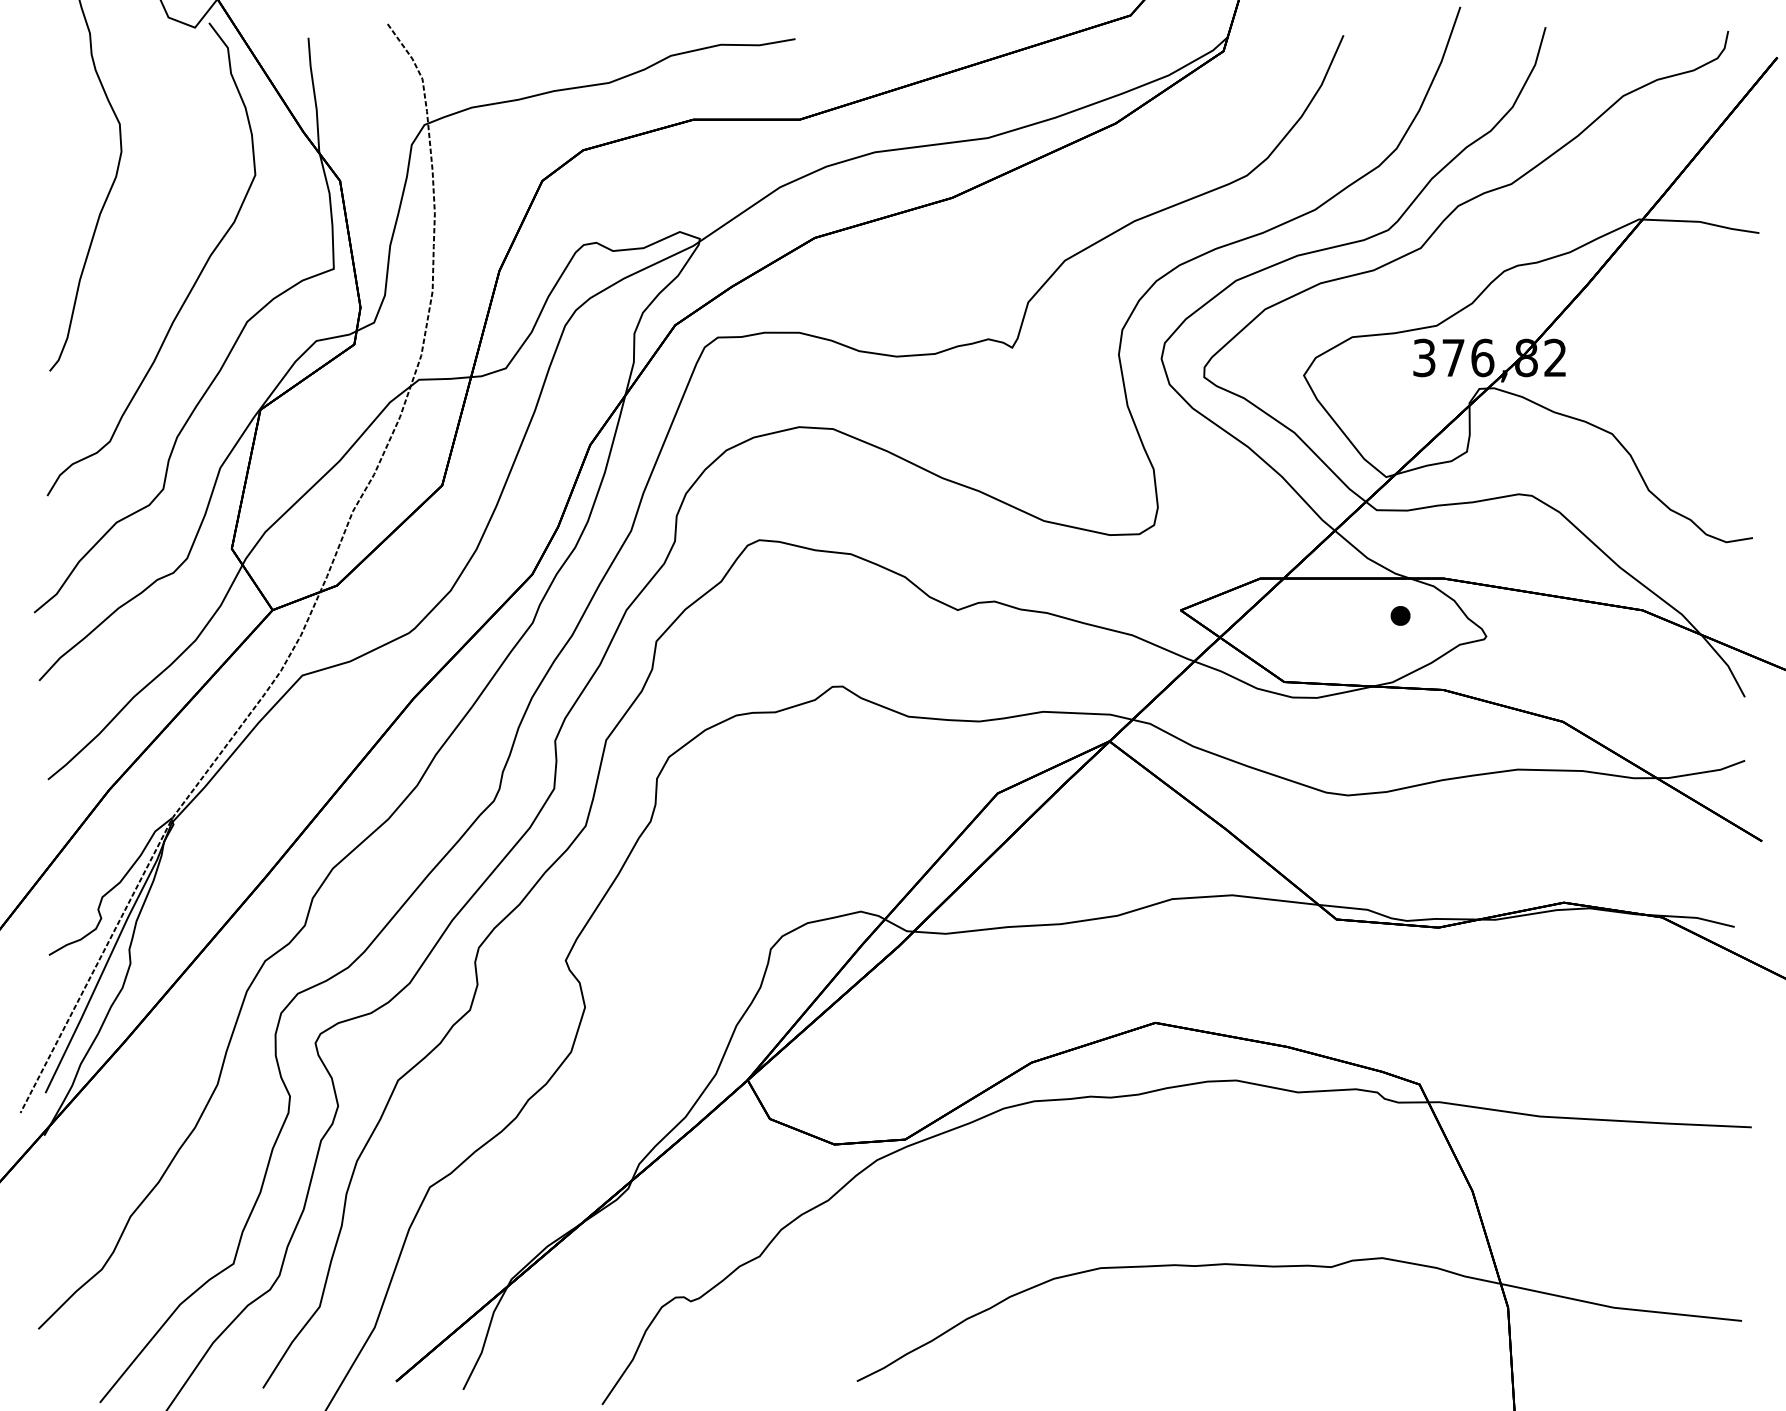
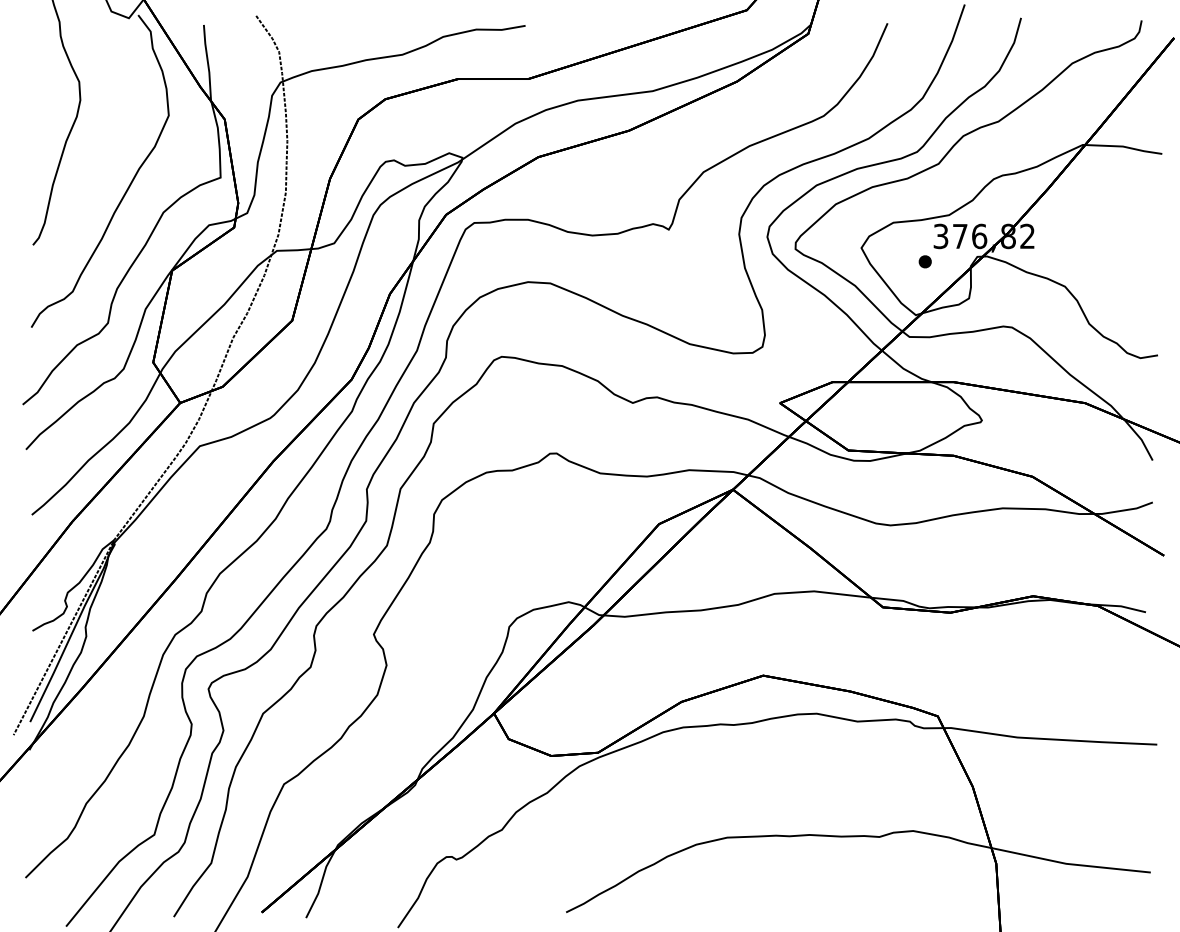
part: (1399, 615) -> (924, 261), moved

